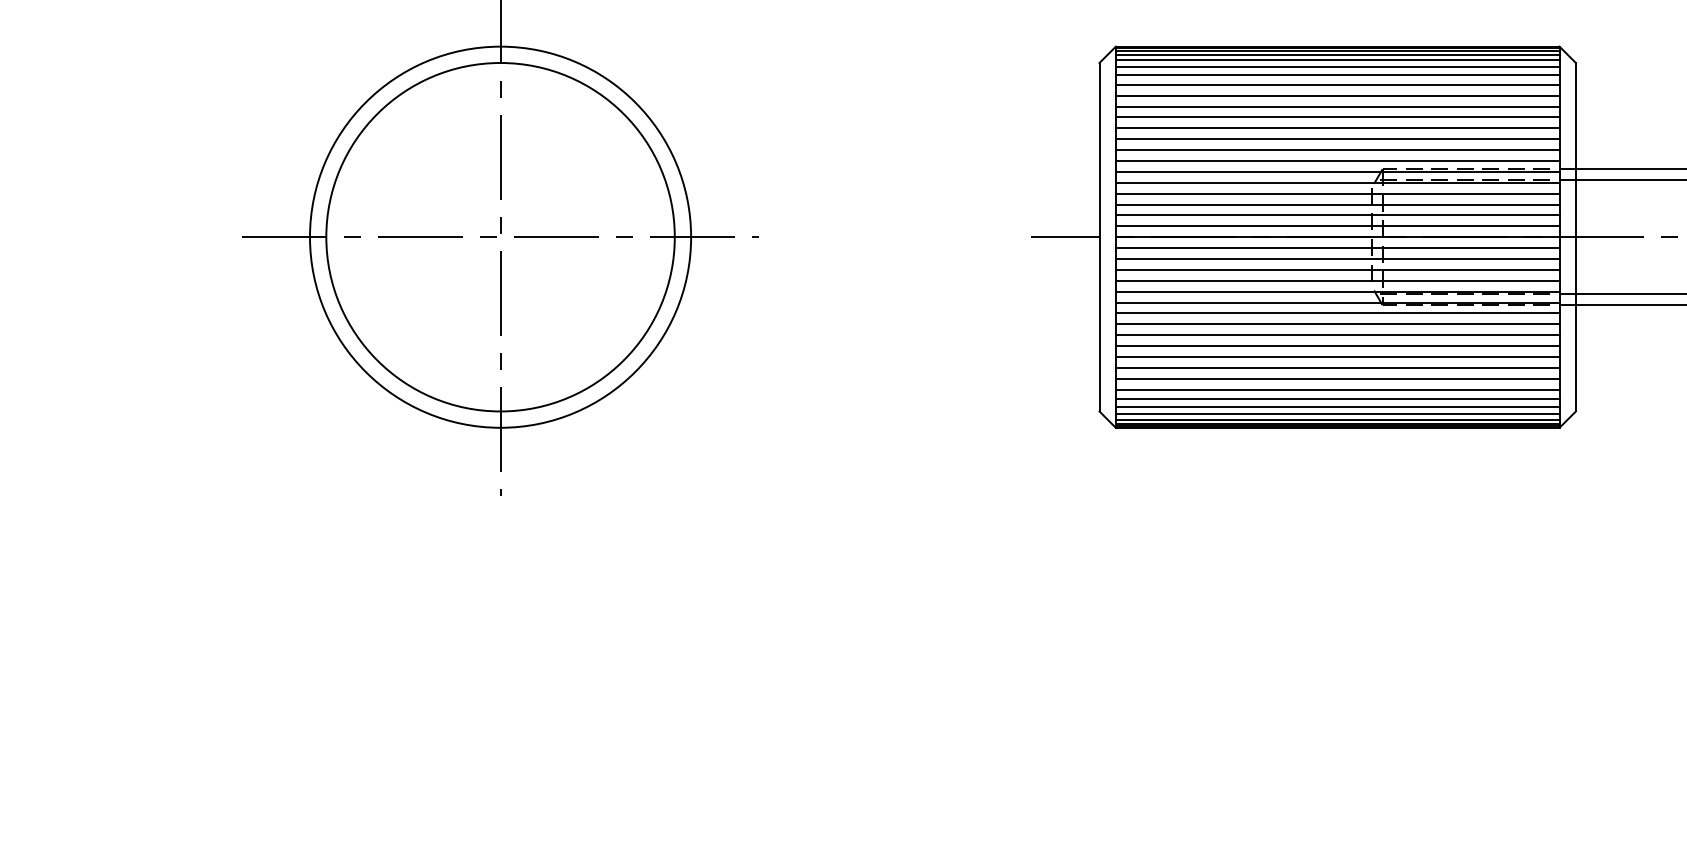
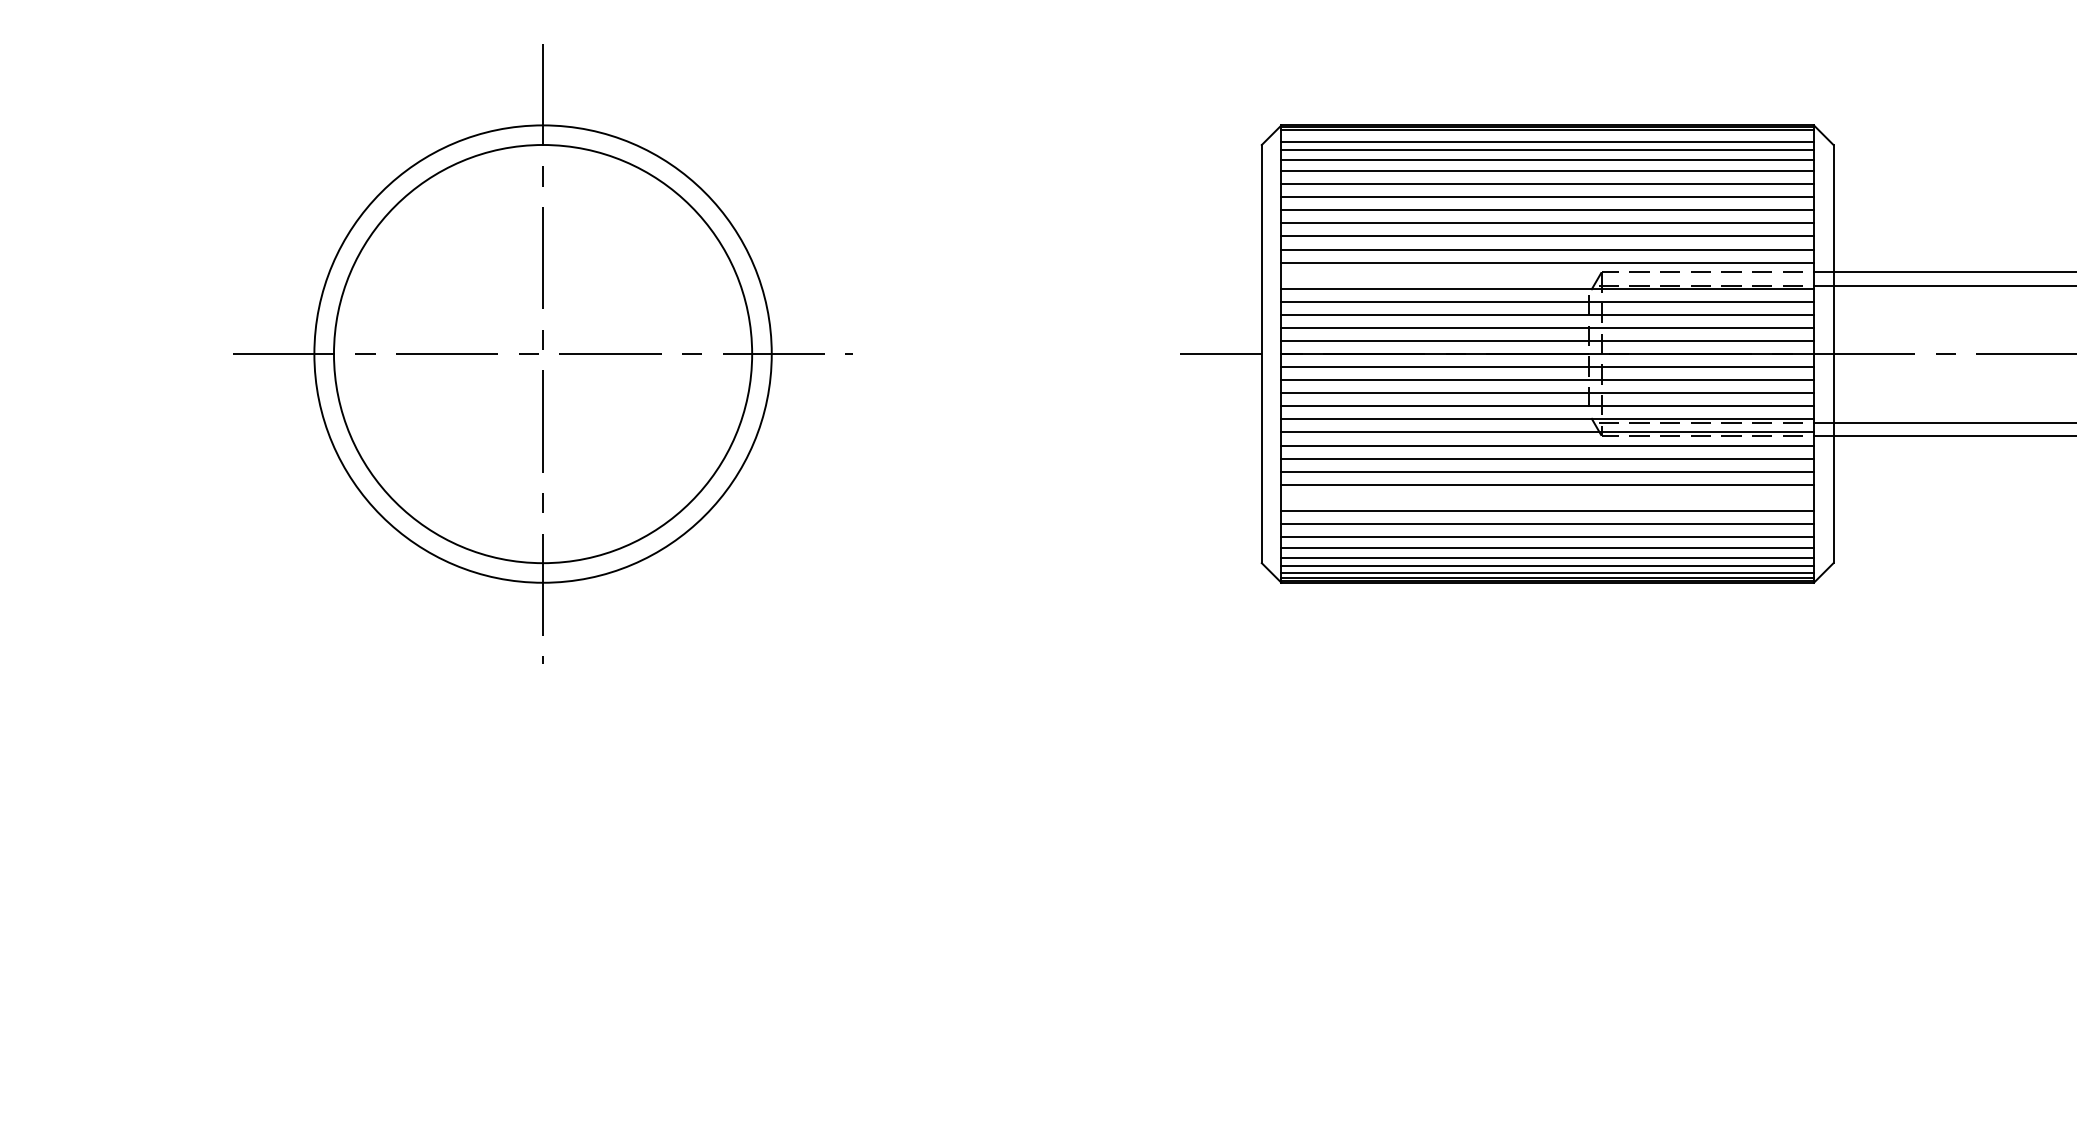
line: (1337, 55) -> (1547, 135), removed
line: (1337, 171) -> (1547, 275), removed
line: (1337, 356) -> (1547, 497), removed

